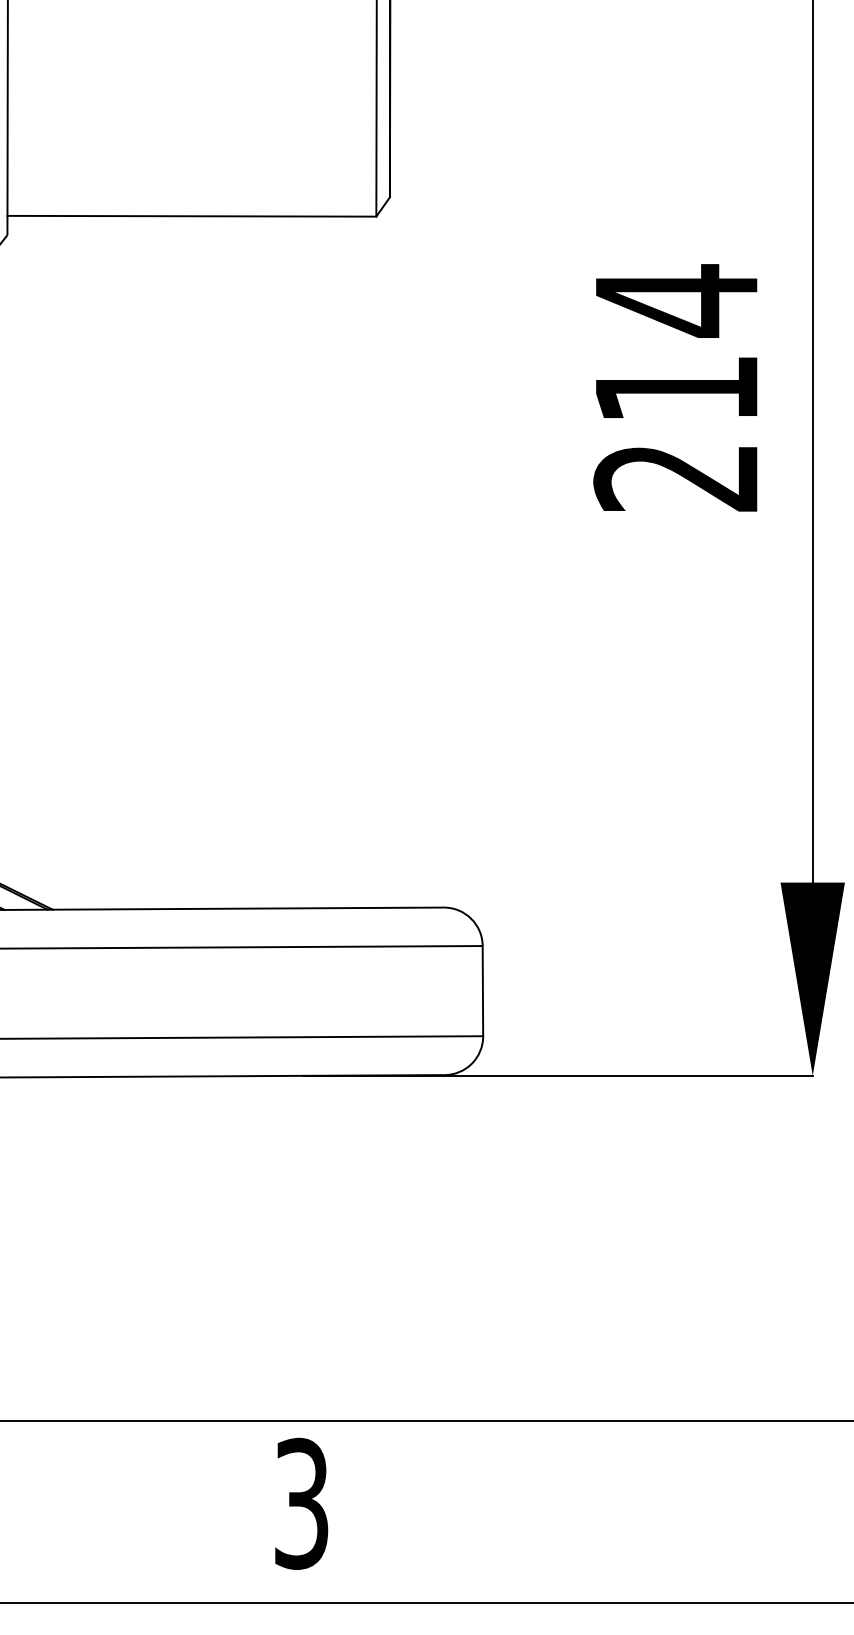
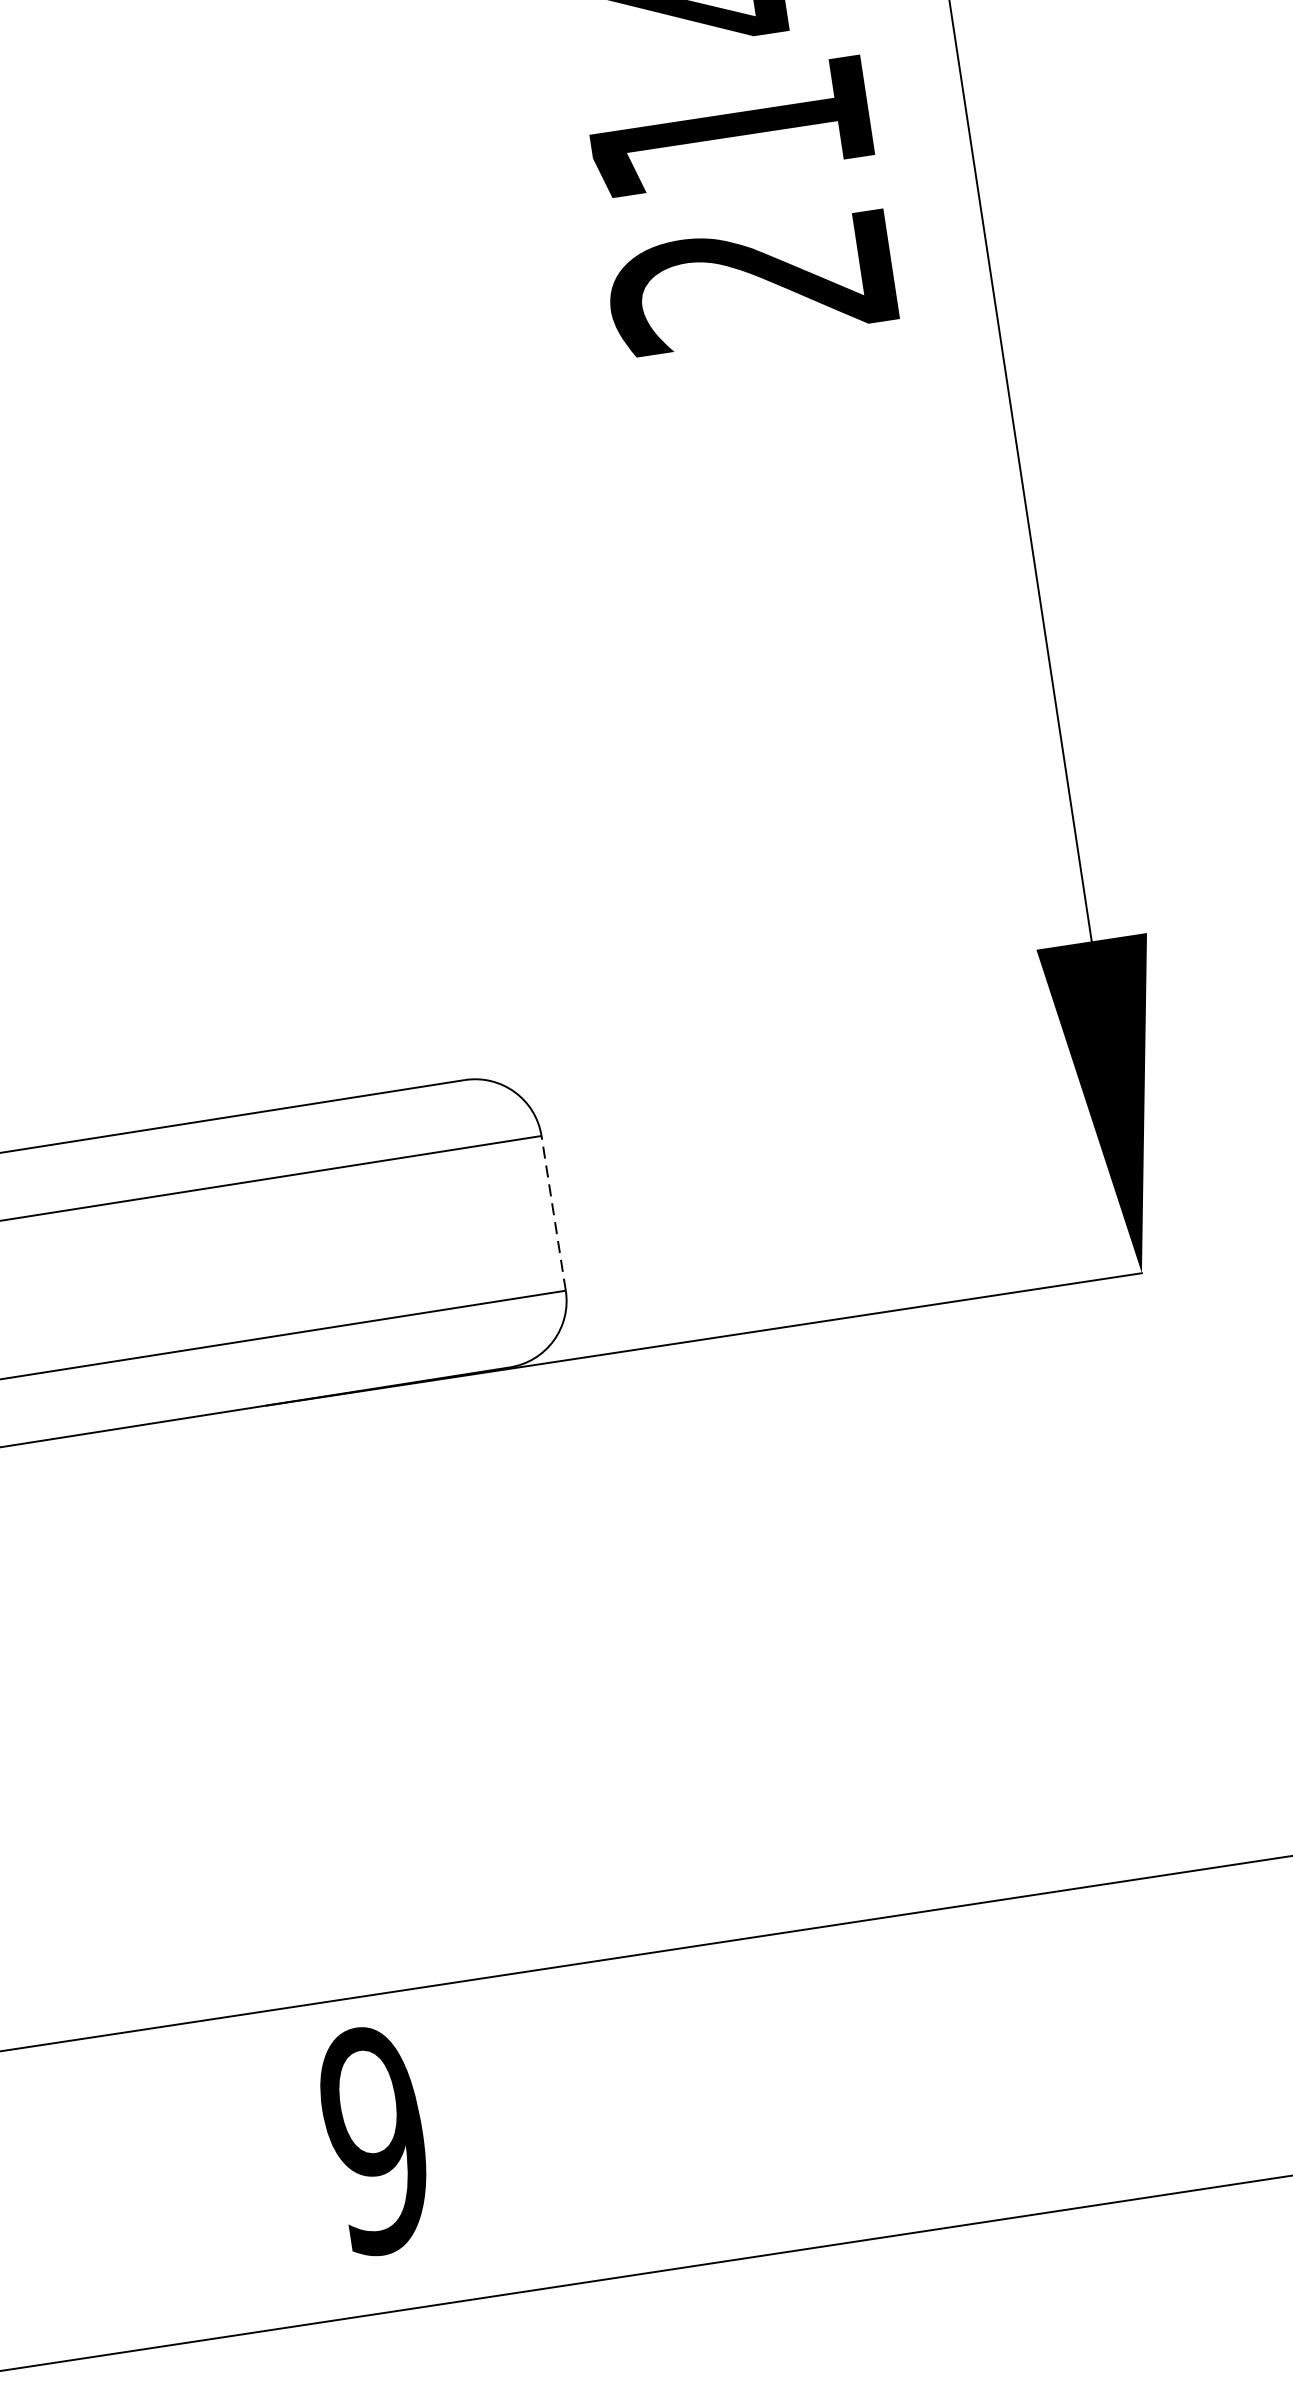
line: (482, 990) -> (552, 1212), solid -> dashed
text: (301, 1503) -> (375, 2140), 3 -> 9

